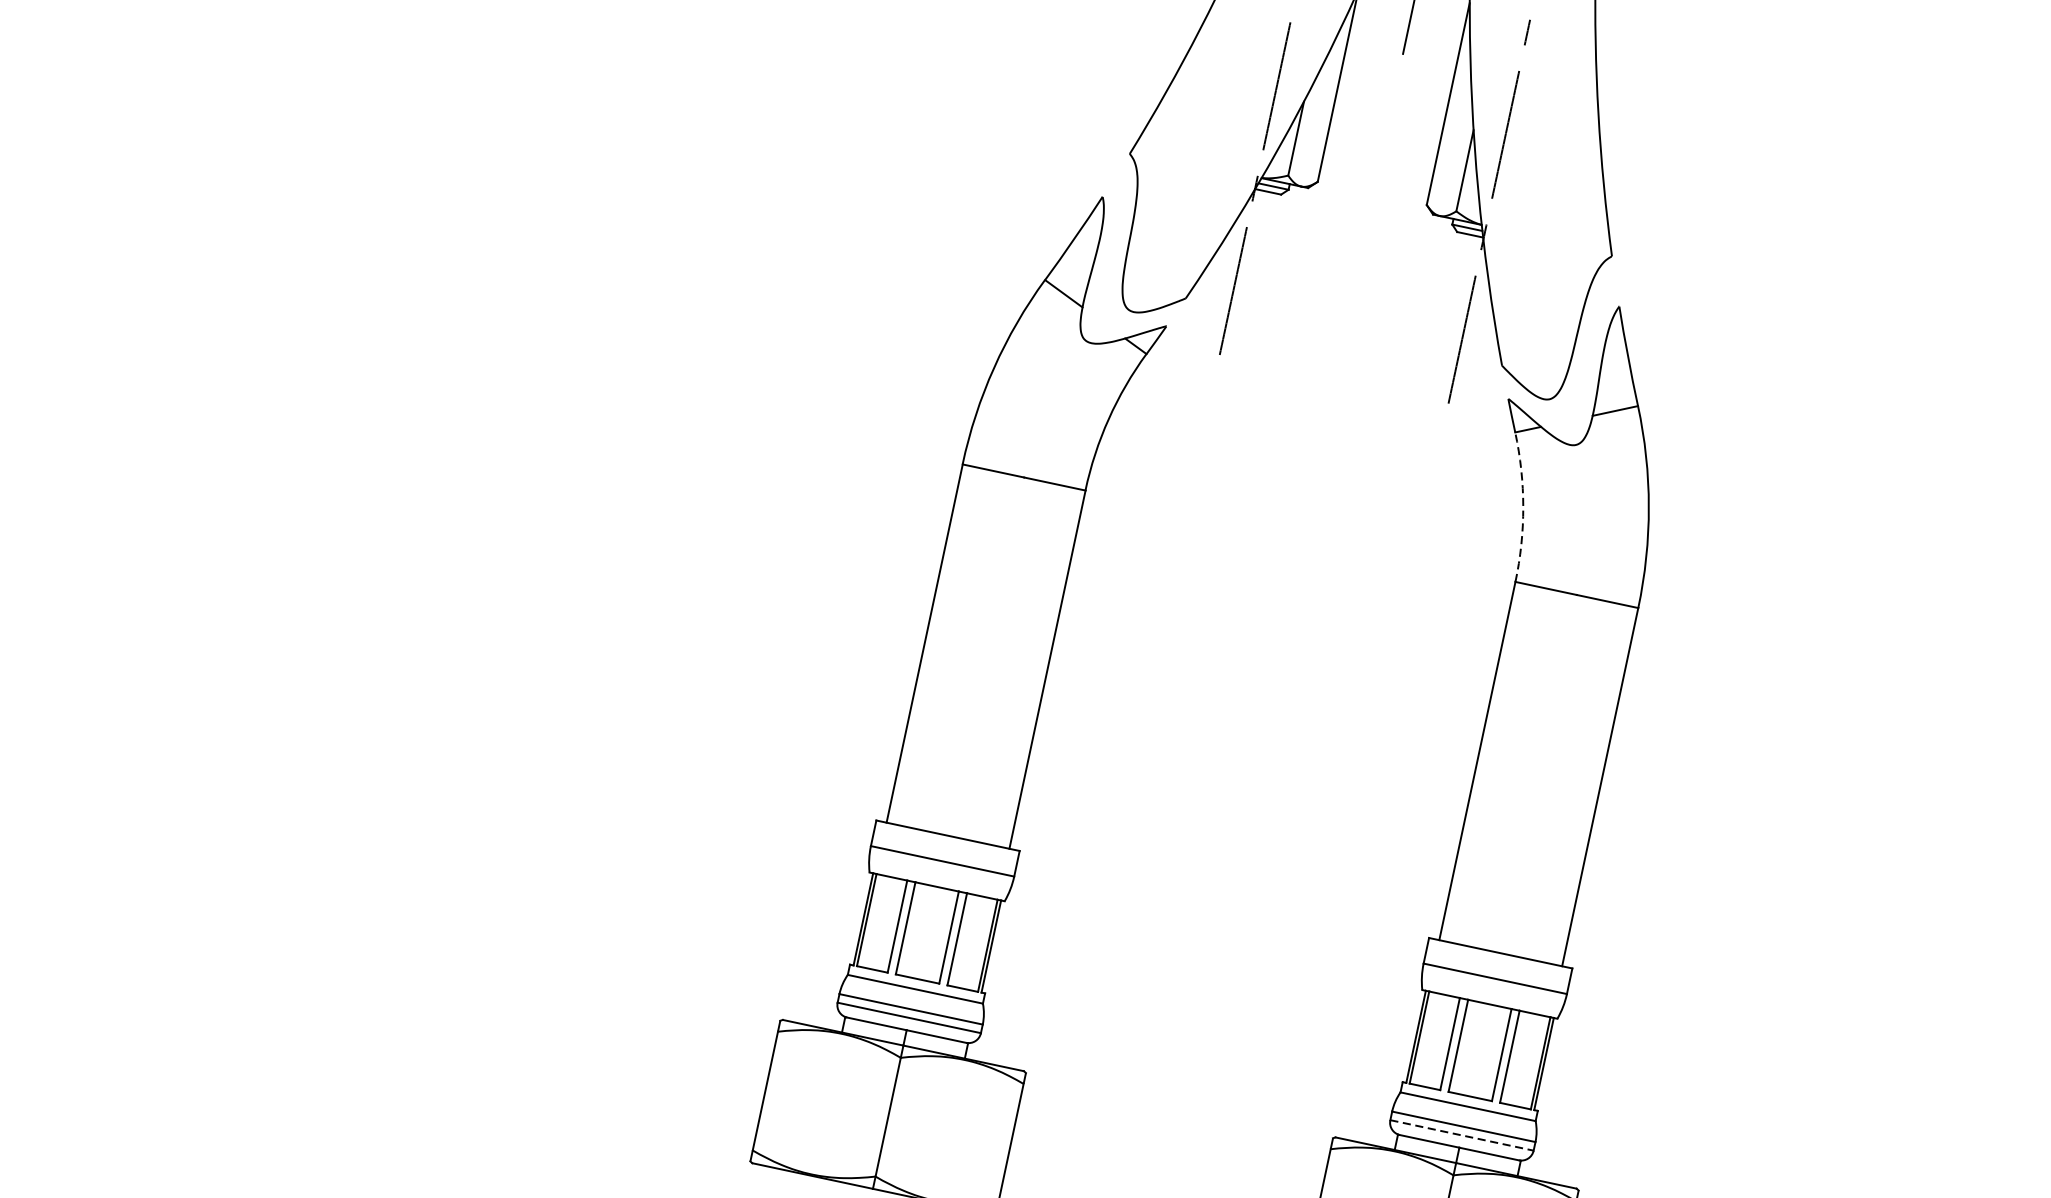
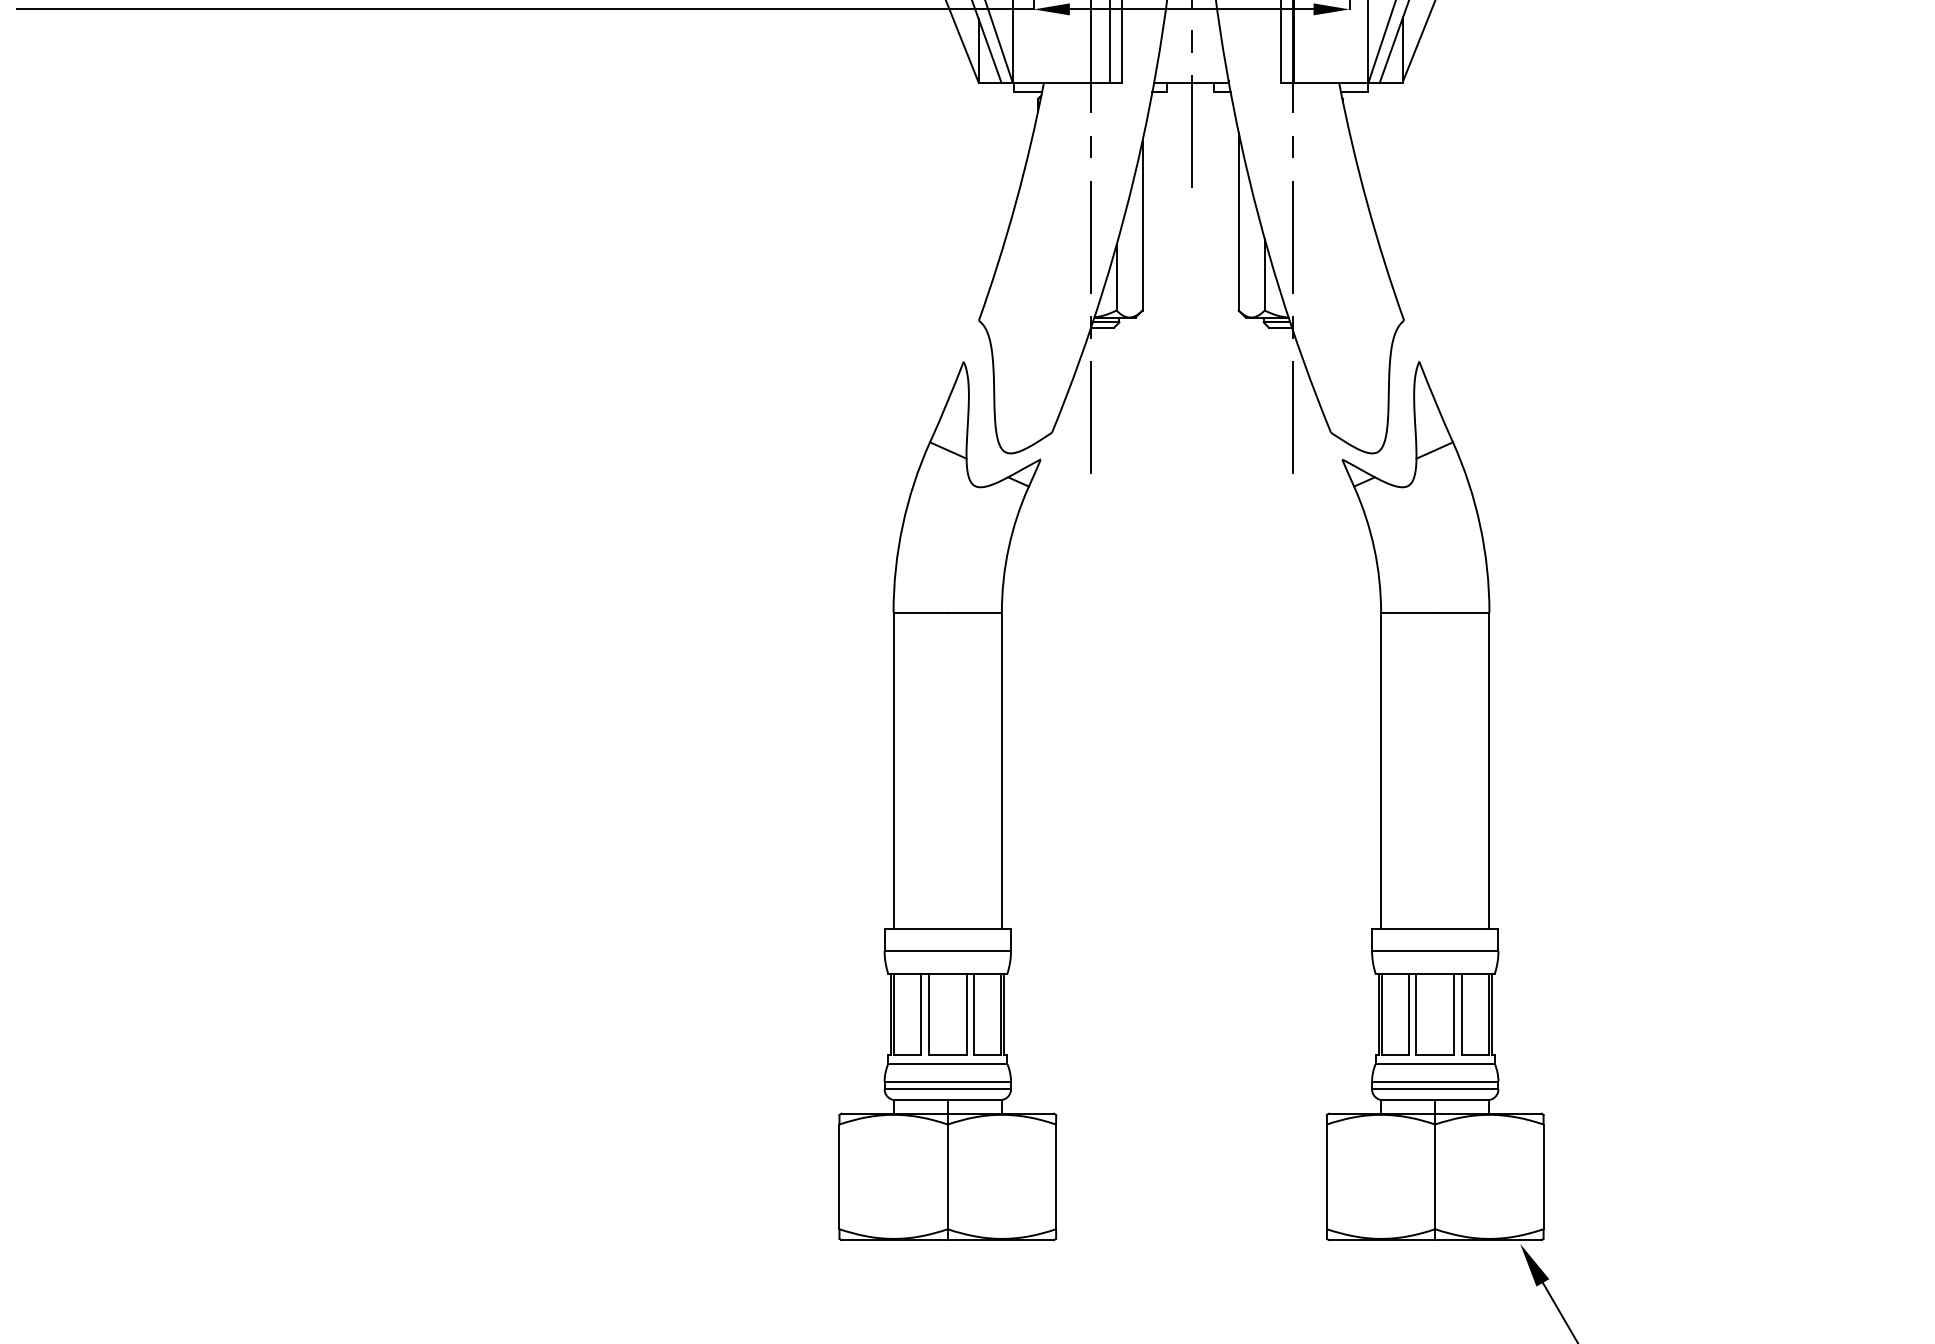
arc: (1523, 507) -> (1374, 548), dashed -> solid
line: (1462, 1135) -> (1435, 1089), dashed -> solid

